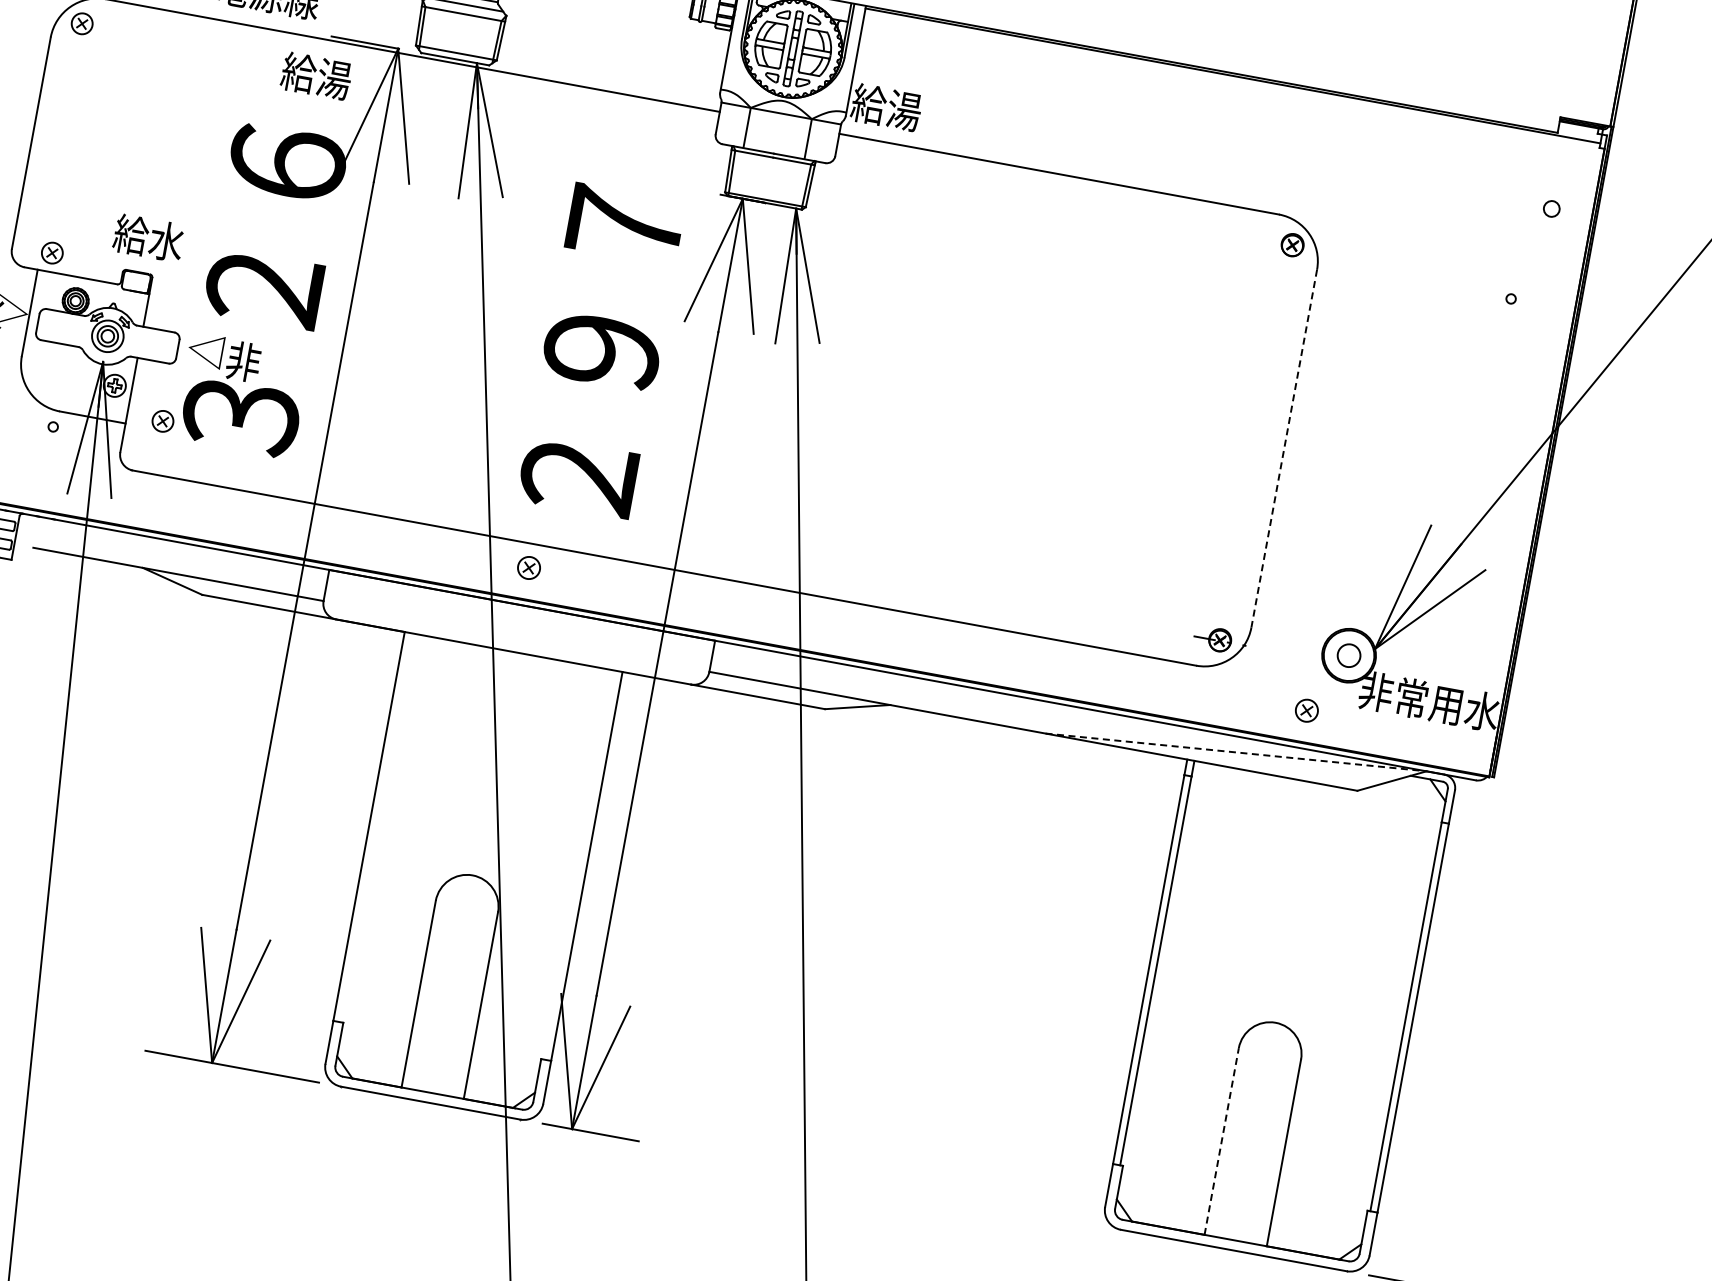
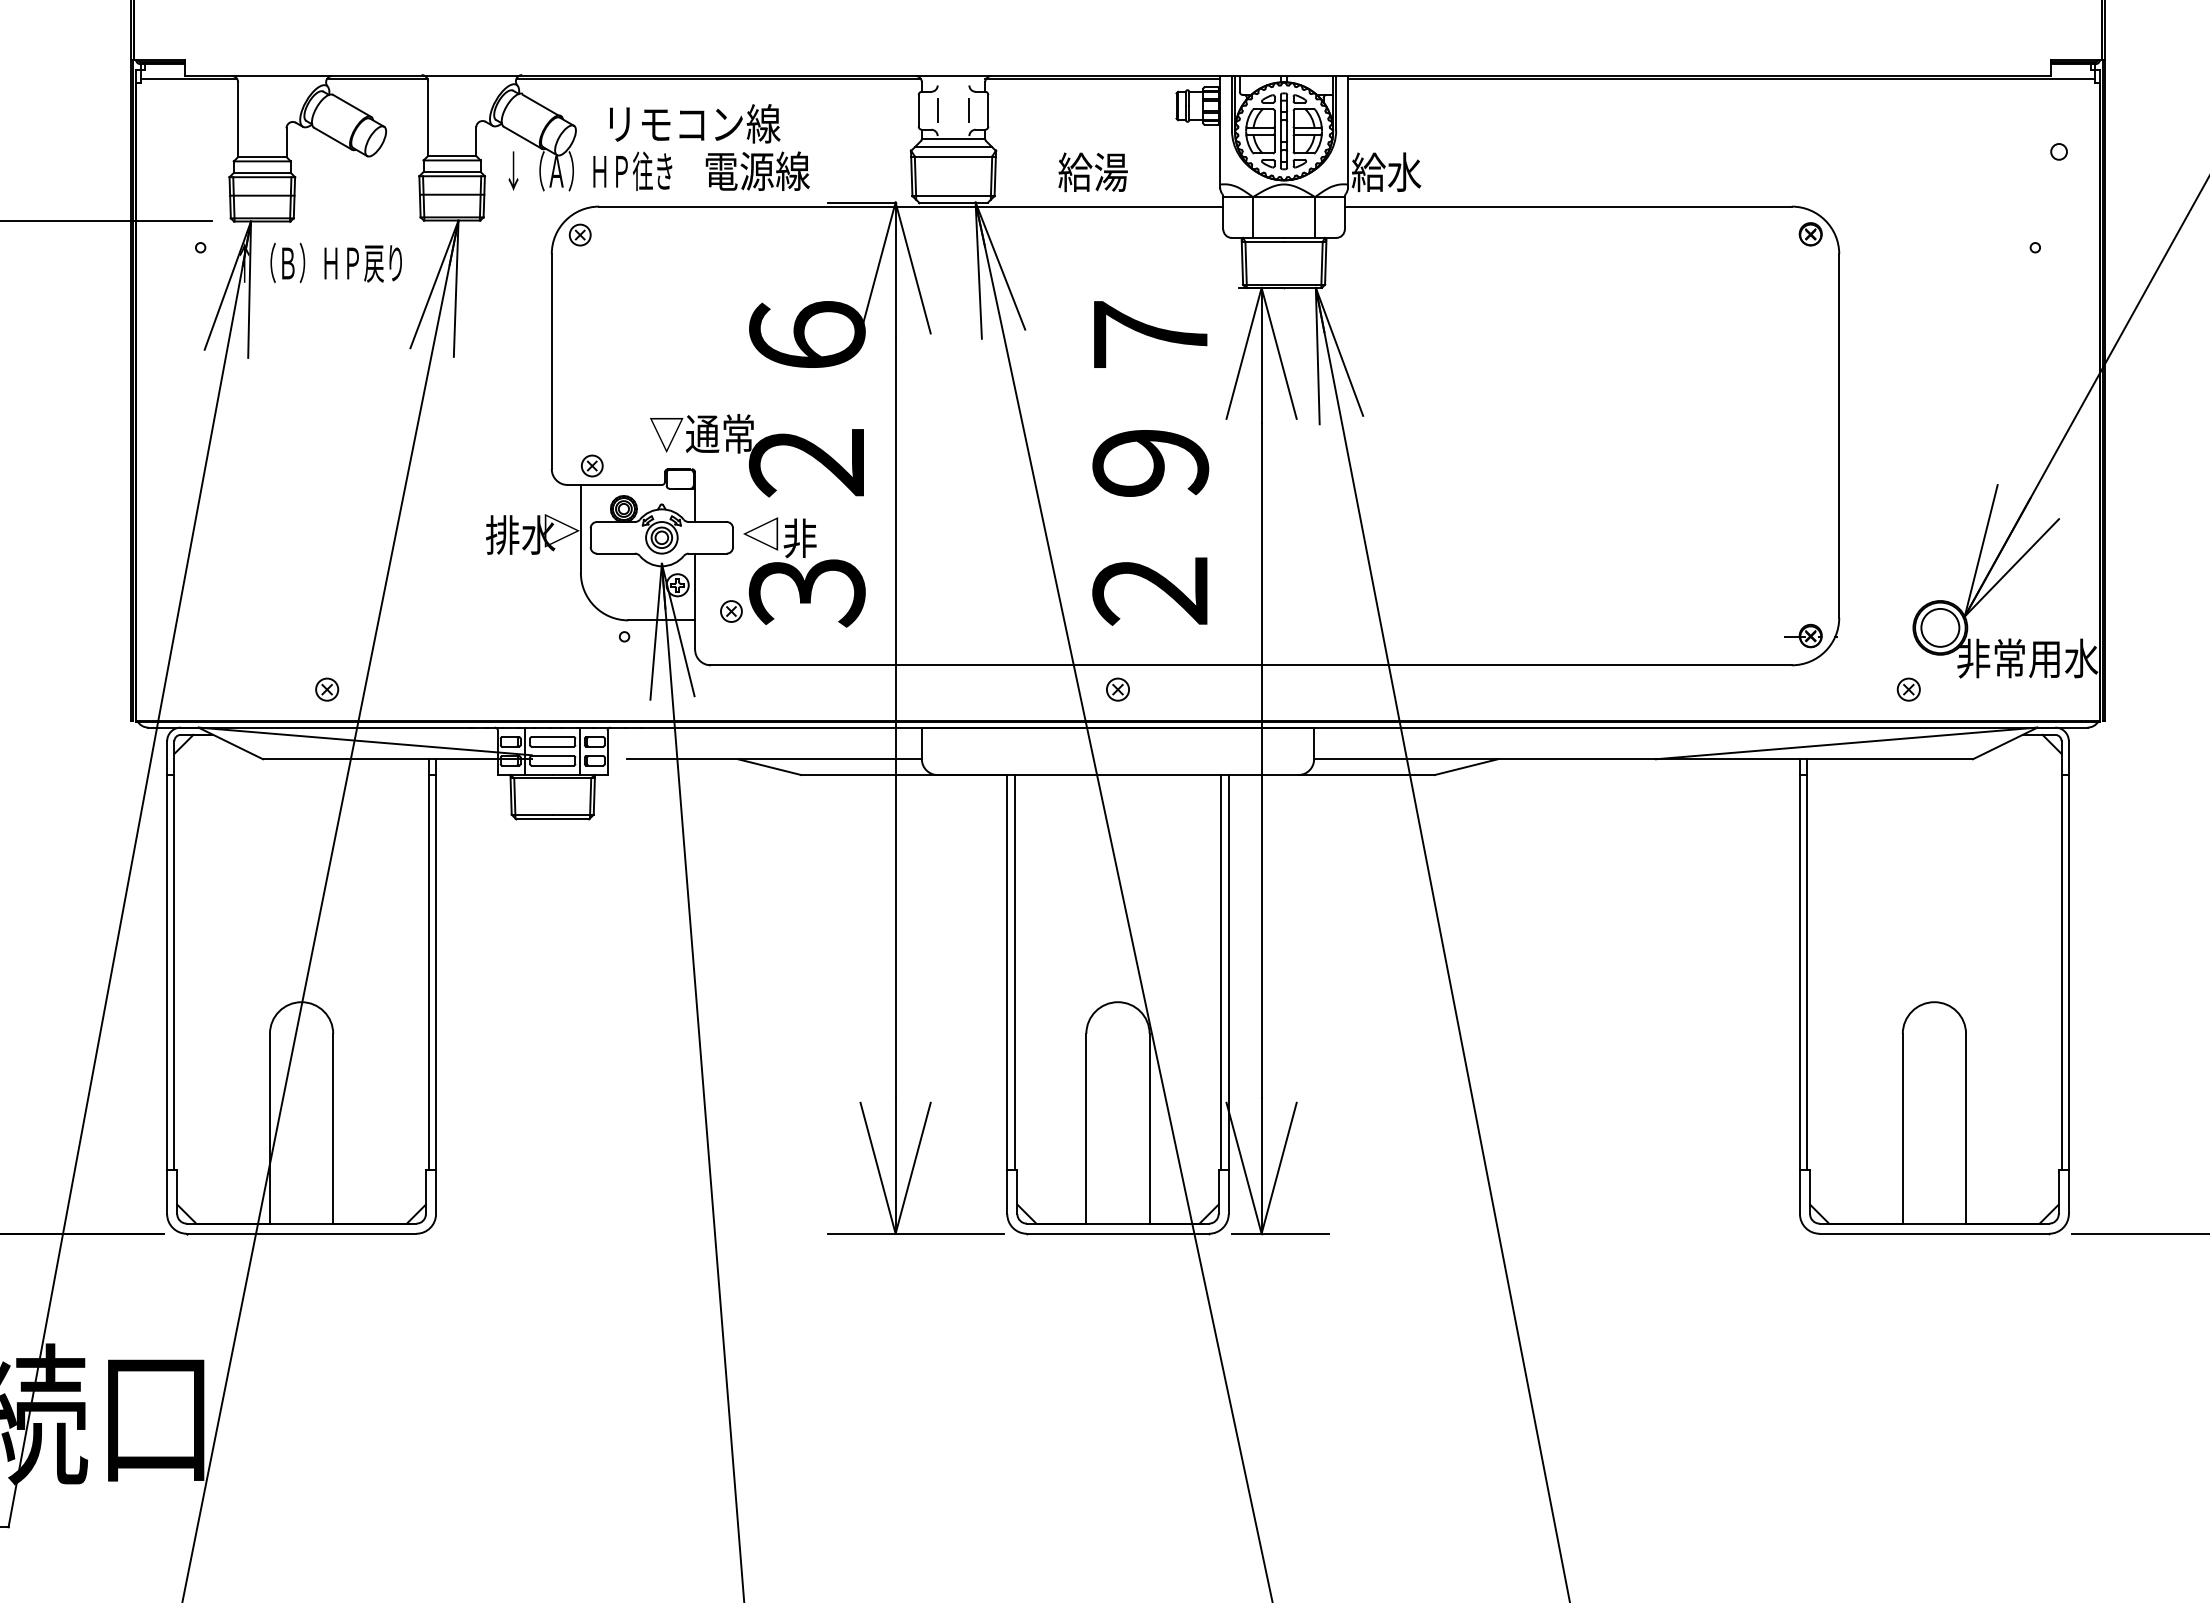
text: (315, 76) -> (1092, 172), moved
text: (904, 110) -> (1404, 171), 給湯 -> 給水
text: (165, 240) -> (701, 433), 給水 -> ▽通常
line: (1284, 448) -> (1839, 435), dashed -> solid
circle: (1349, 655) -> (1940, 627), size x1.67
line: (1236, 752) -> (1847, 743), dashed -> solid
line: (376, 827) -> (1014, 972), added
line: (579, 864) -> (1221, 972), added
line: (1221, 1141) -> (1902, 1128), dashed -> solid

